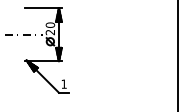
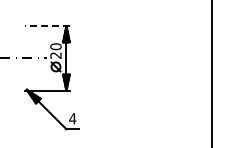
line: (43, 8) -> (47, 26), solid -> dashed
text: (63, 83) -> (72, 118), 1 -> 4

